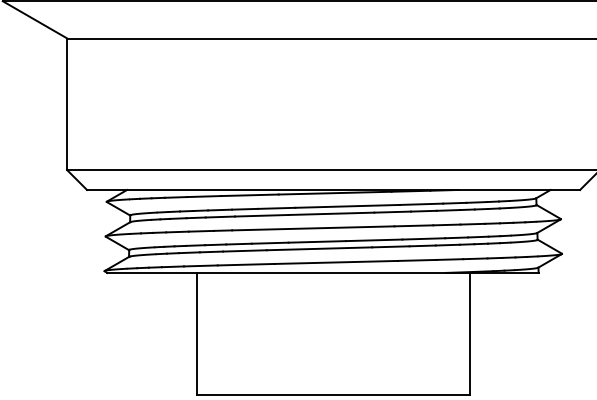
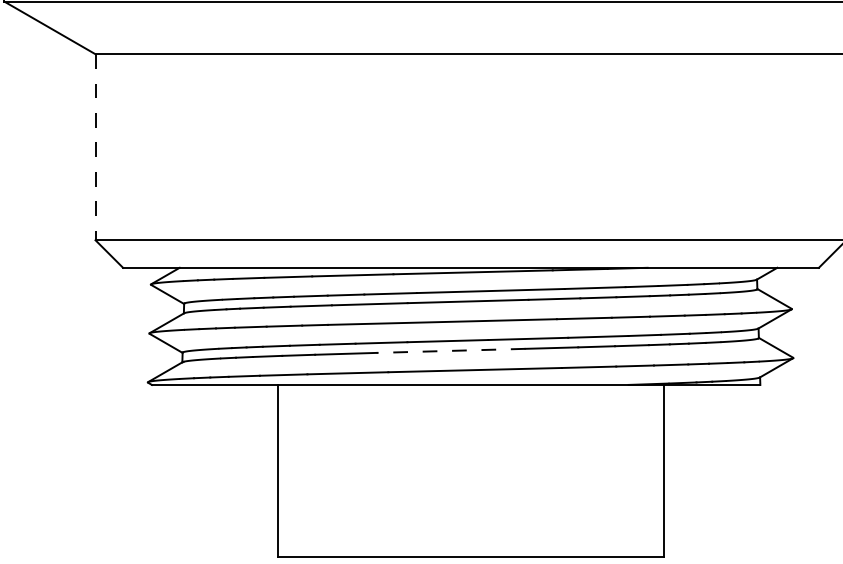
line: (67, 104) -> (95, 147), solid -> dashed
line: (319, 248) -> (451, 350), solid -> dashed

